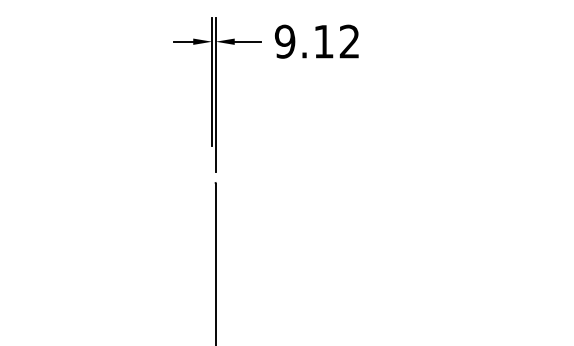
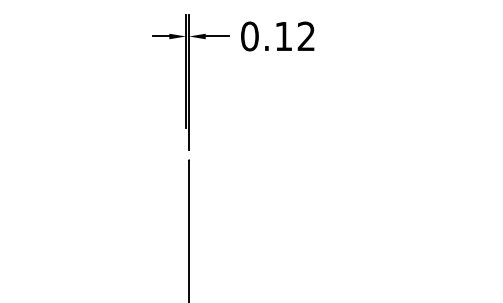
text: (284, 41) -> (249, 36), 9.12 -> 0.12

